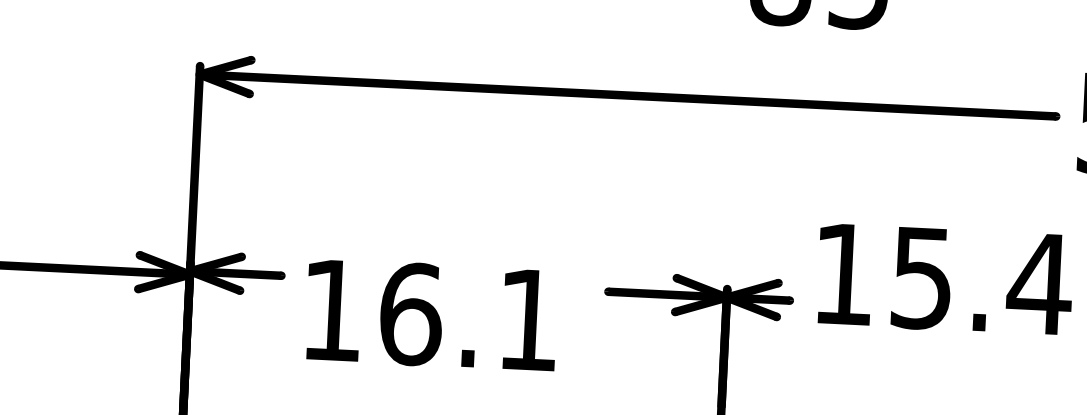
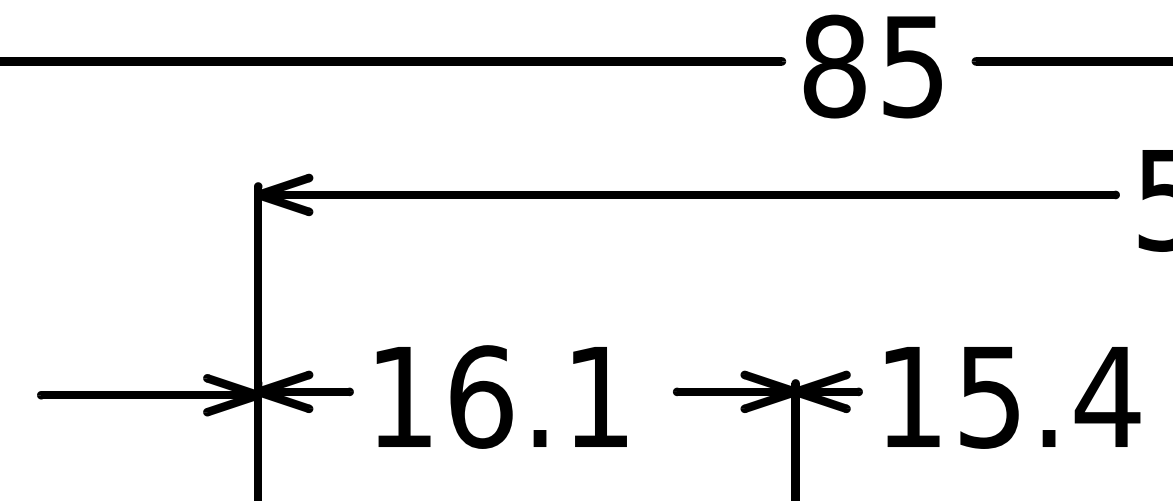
text: (944, 279) -> (1012, 397), moved
text: (431, 314) -> (501, 396), moved

